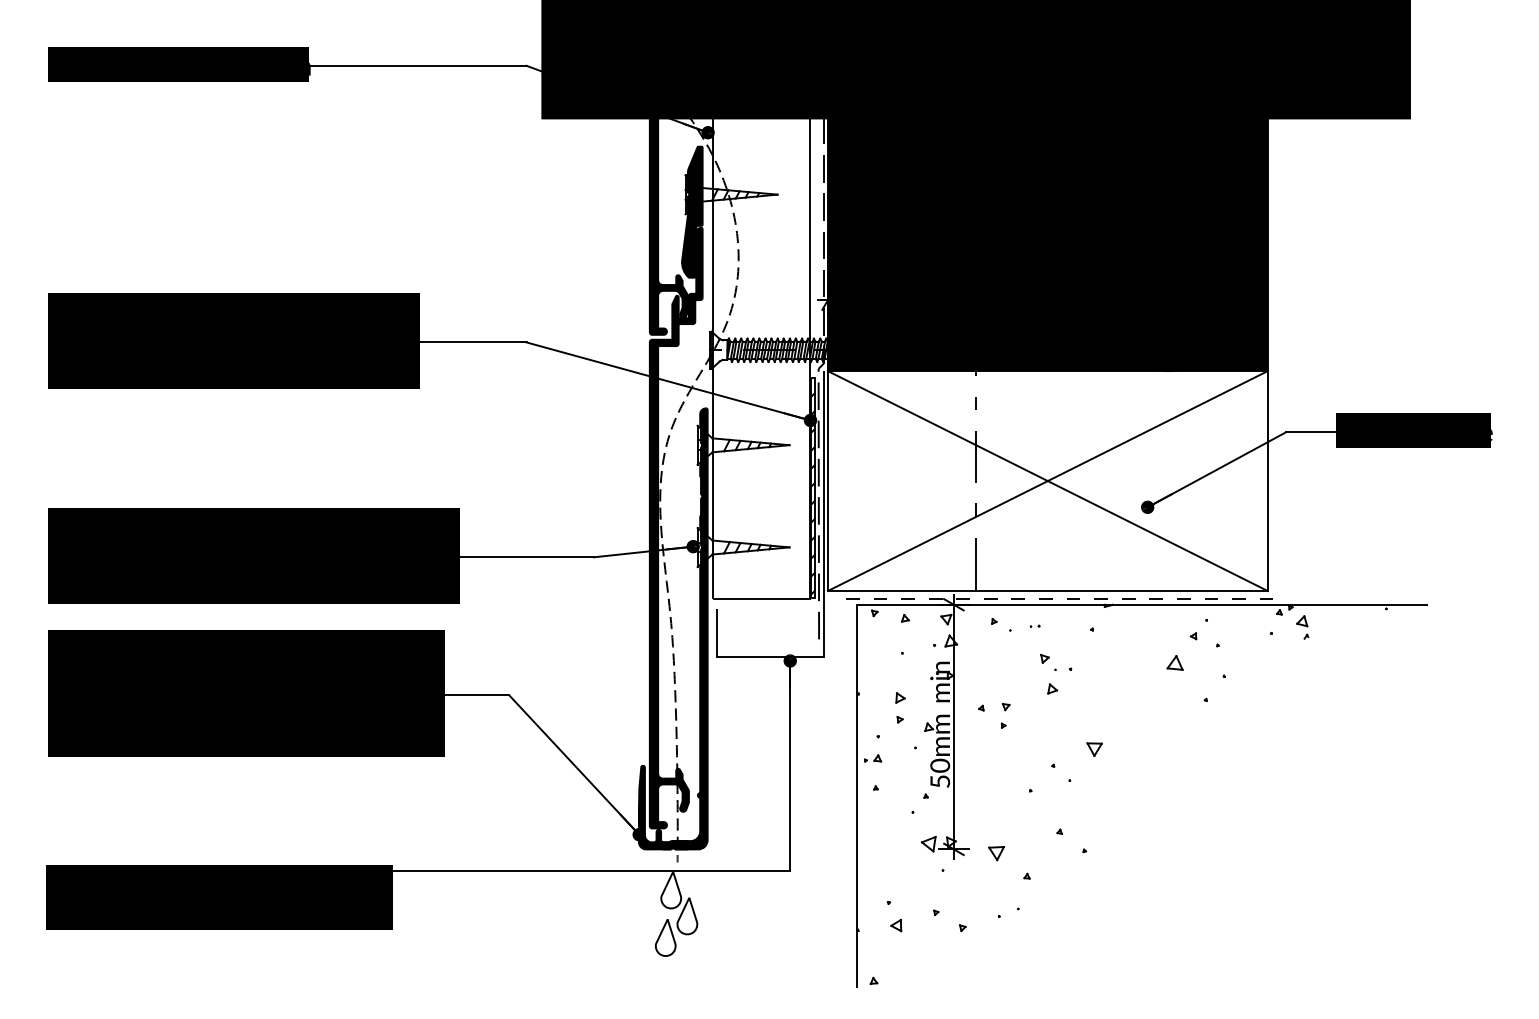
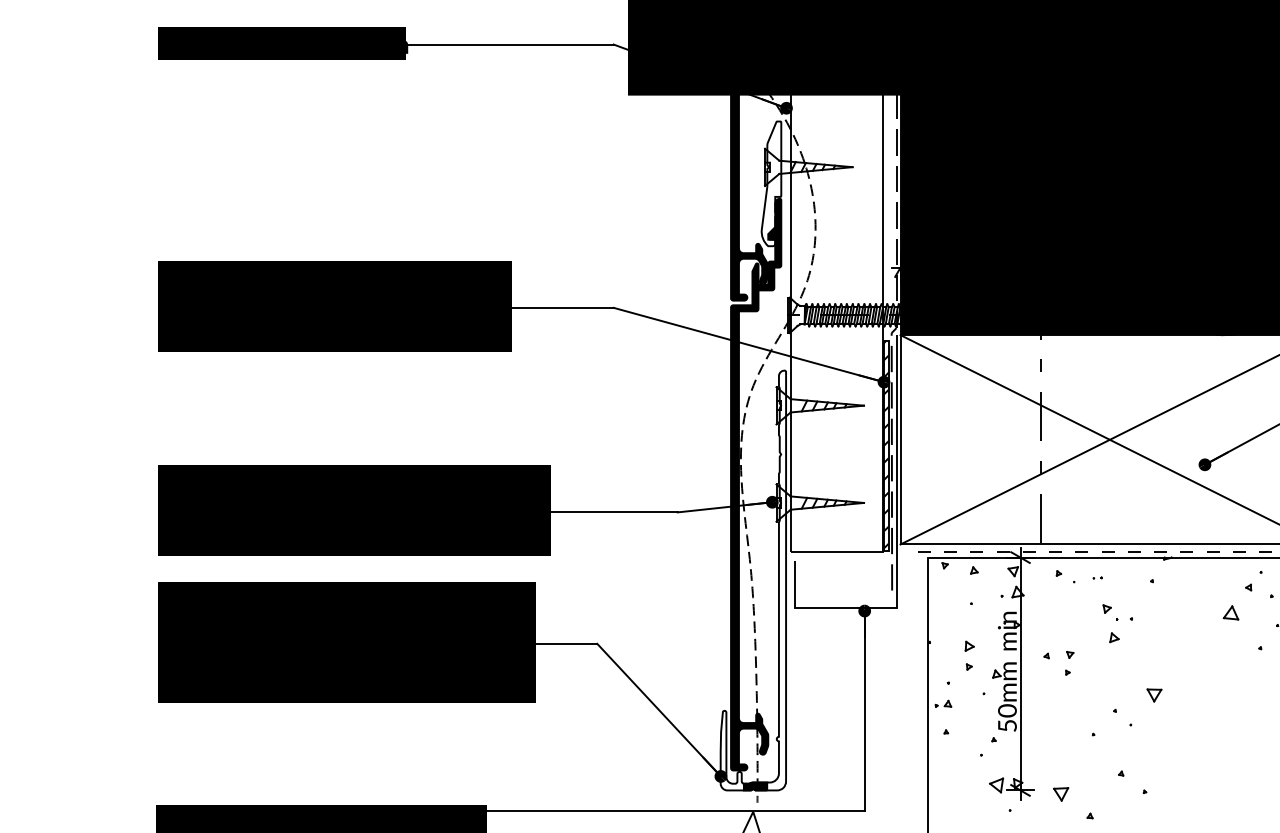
fill: (692, 211) -> (771, 183), removed
fill: (672, 628) -> (752, 580), removed

